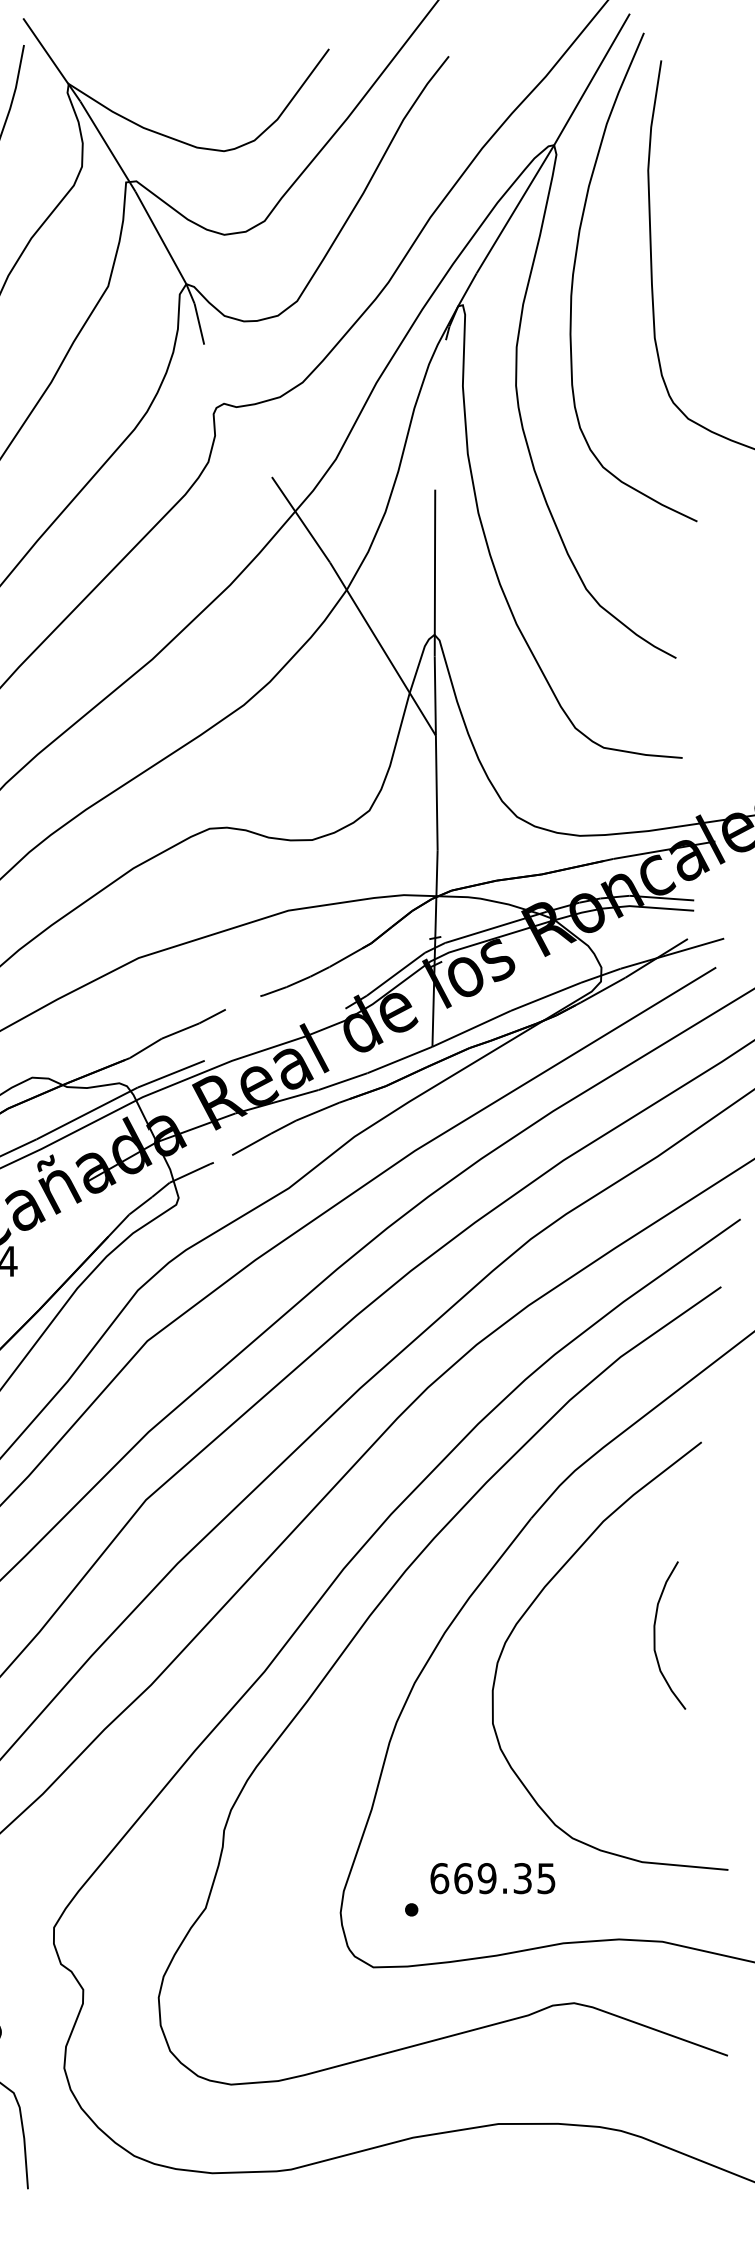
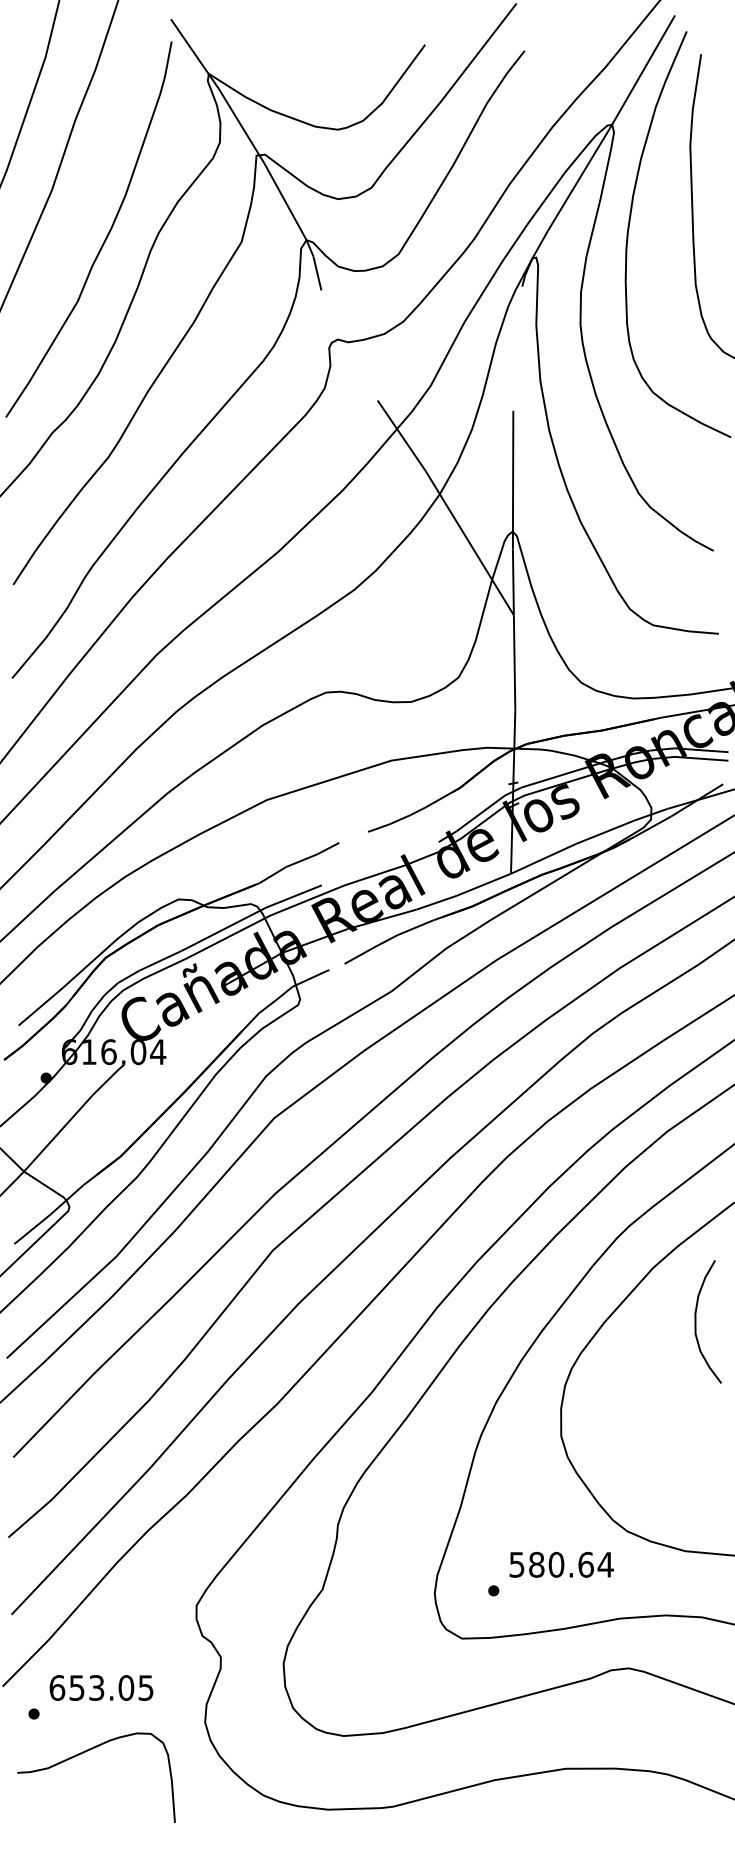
curve: (655, 1635) -> (696, 1321), moved
text: (493, 1878) -> (561, 1564), 669.35 -> 580.64

